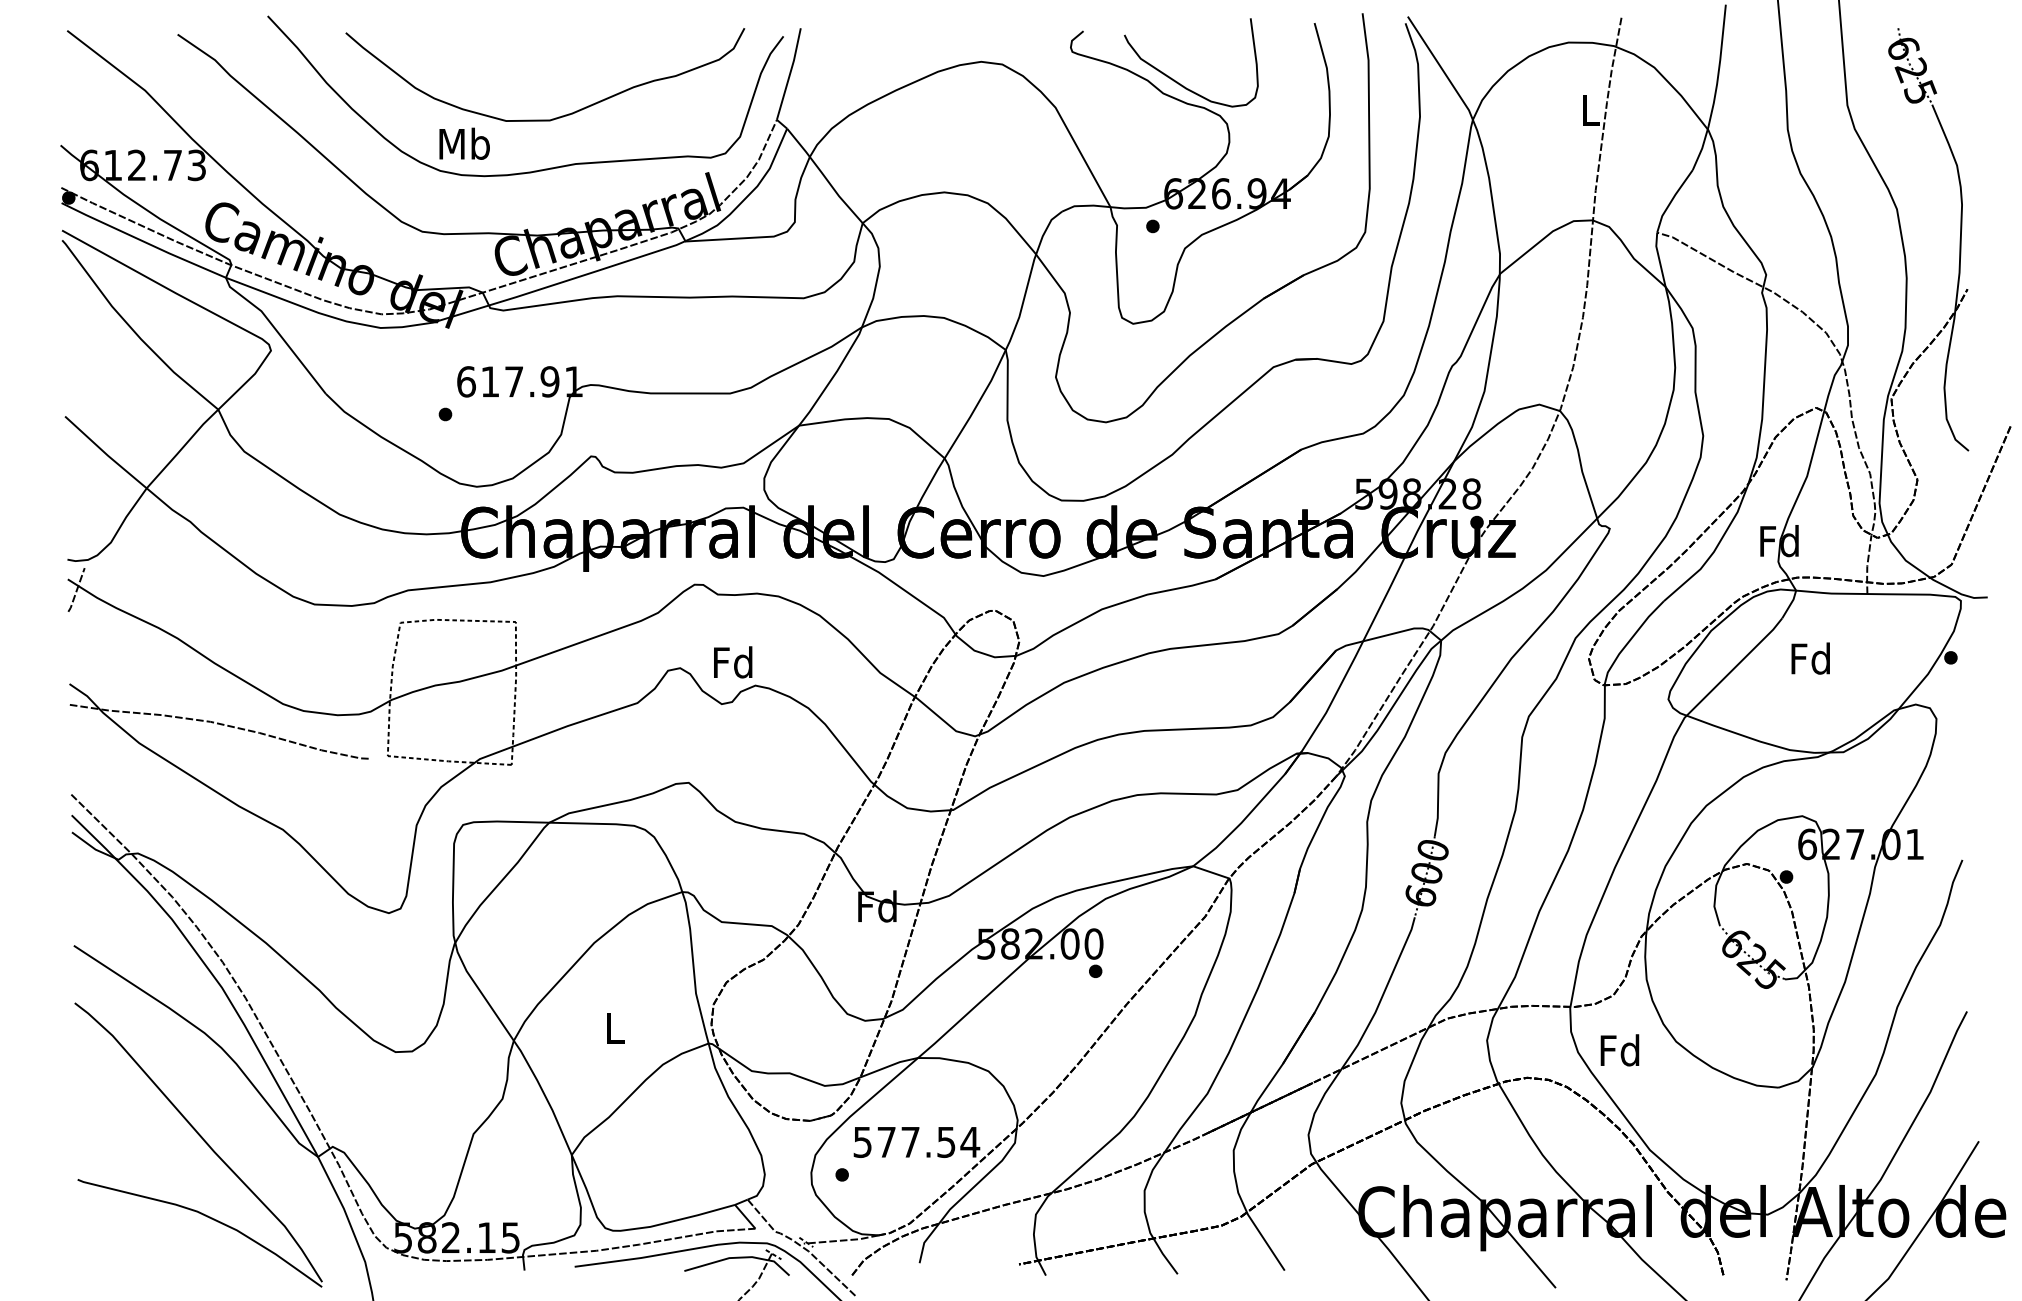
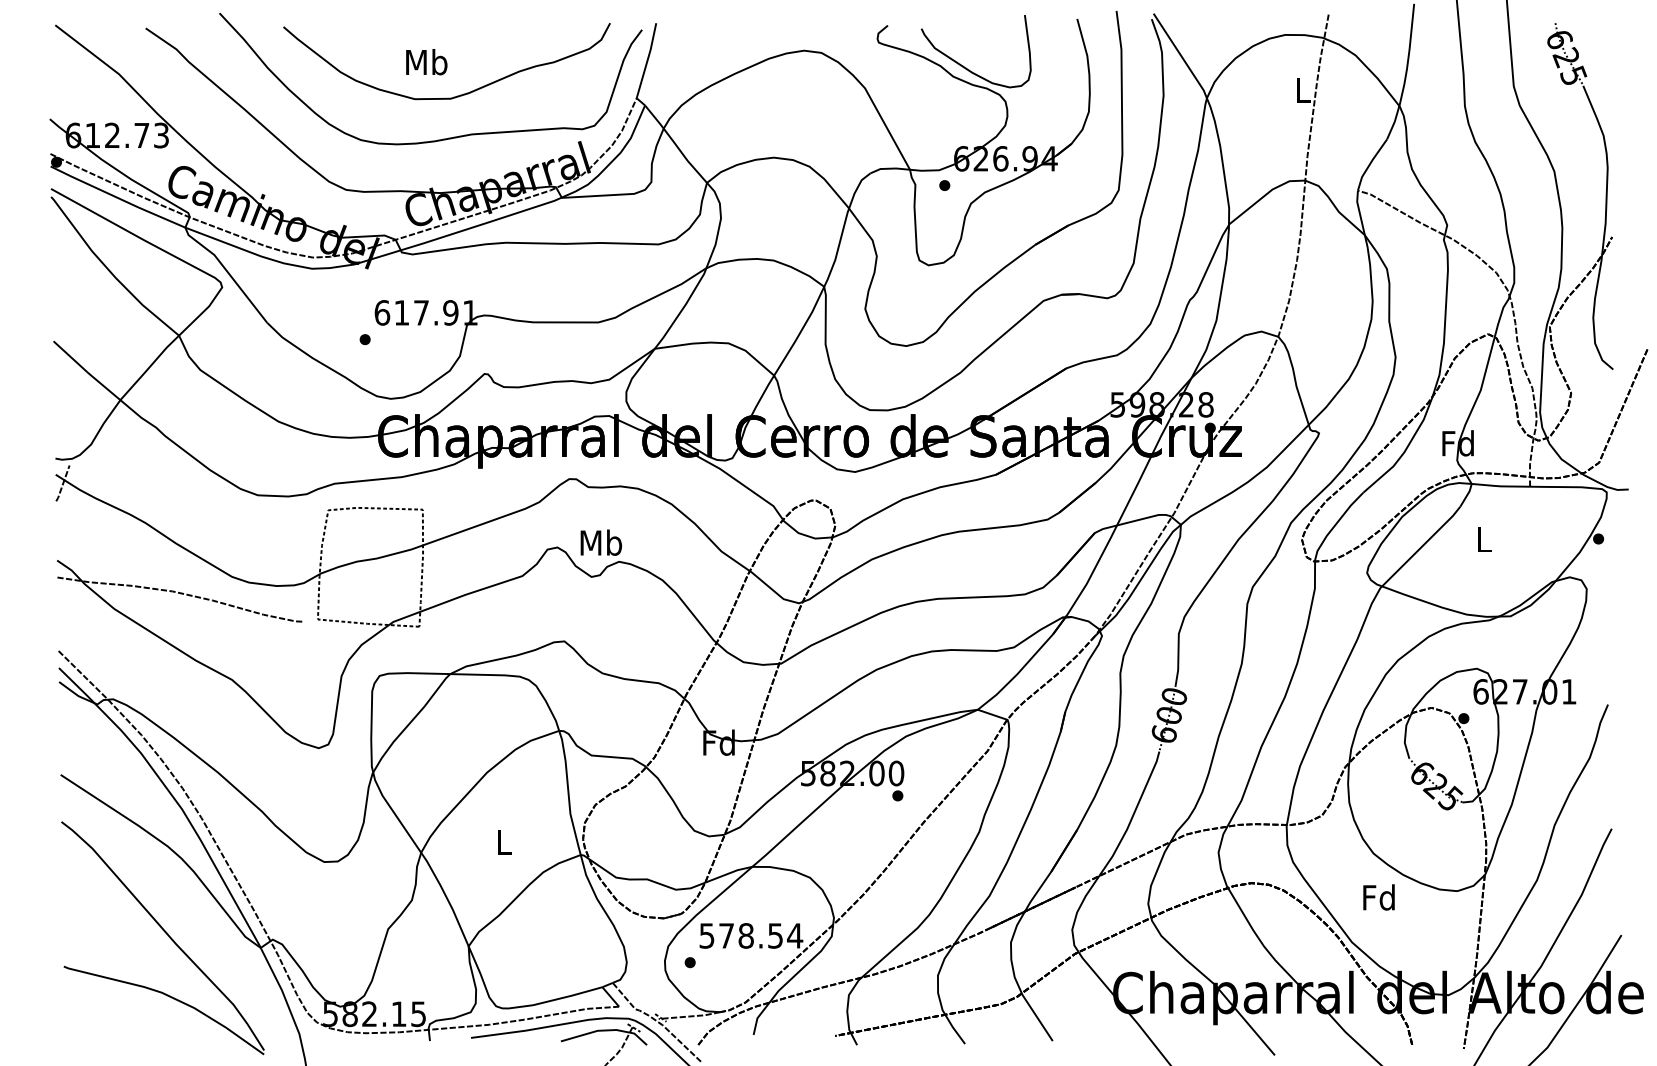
text: (464, 143) -> (426, 61), moved
text: (1810, 658) -> (1483, 539), Fd -> L
text: (733, 662) -> (601, 542), Fd -> Mb
text: (1619, 1050) -> (1378, 897), moved
text: (910, 1141) -> (746, 935), 577.54 -> 578.54

